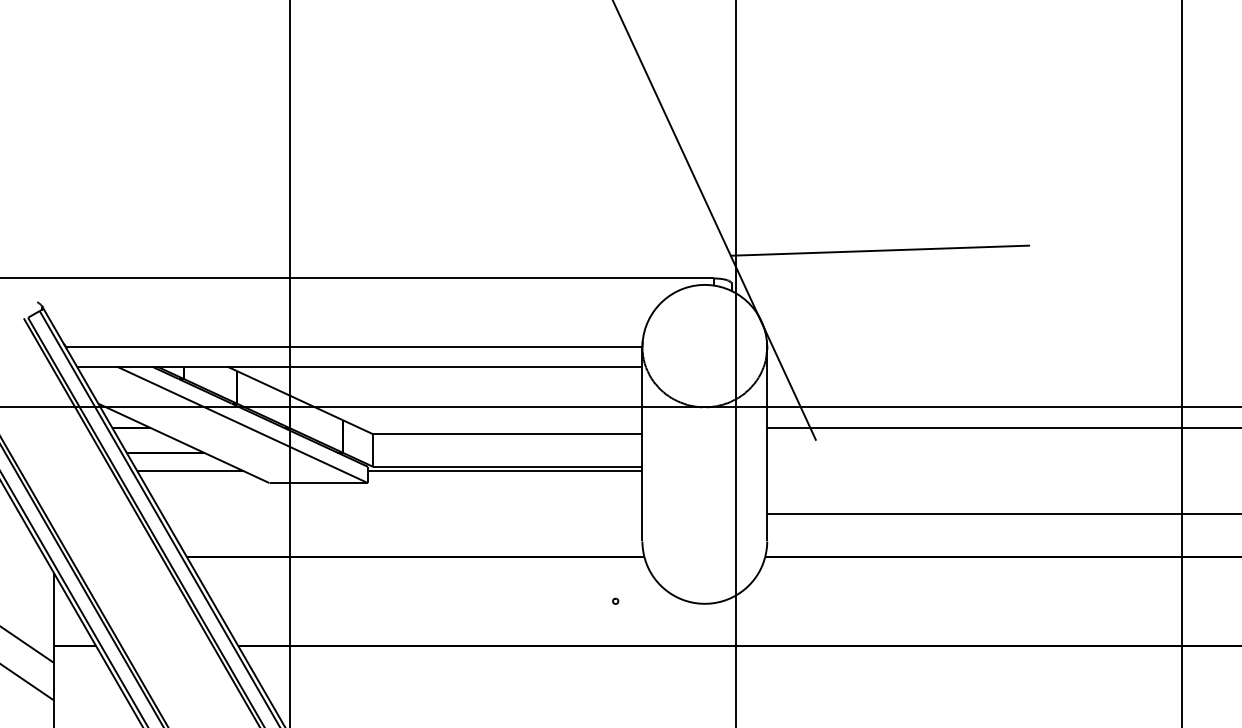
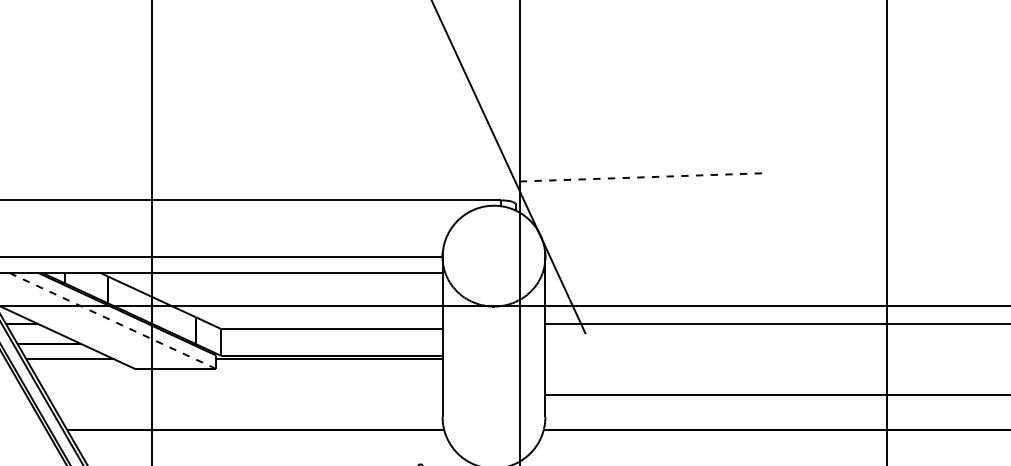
line: (880, 250) -> (638, 177), solid -> dashed
line: (242, 425) -> (112, 321), solid -> dashed

